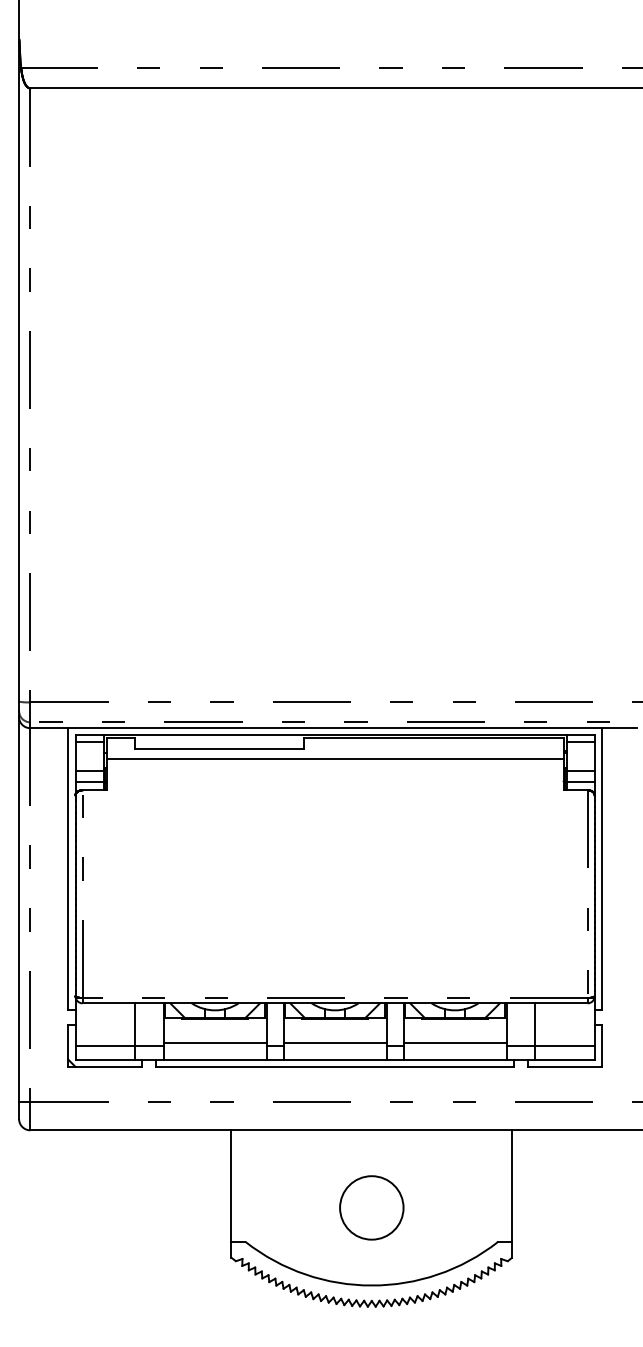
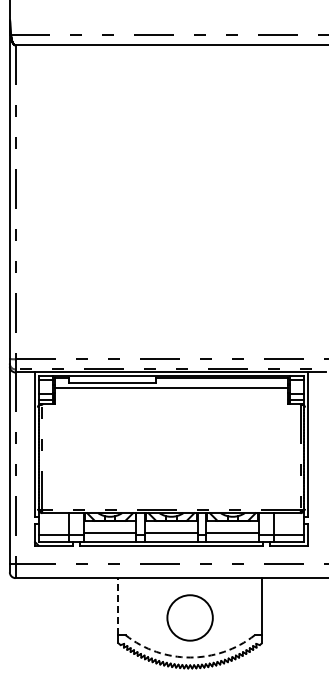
line: (231, 1185) -> (118, 606), solid -> dashed
circle: (372, 1207) -> (190, 617), size x1.4
arc: (372, 1285) -> (190, 657), solid -> dashed

